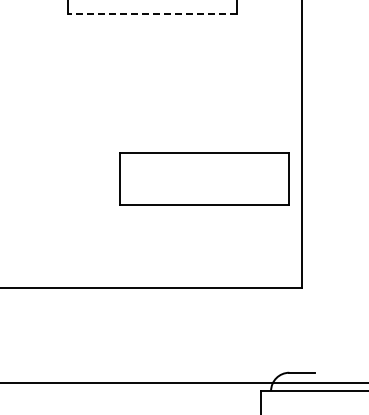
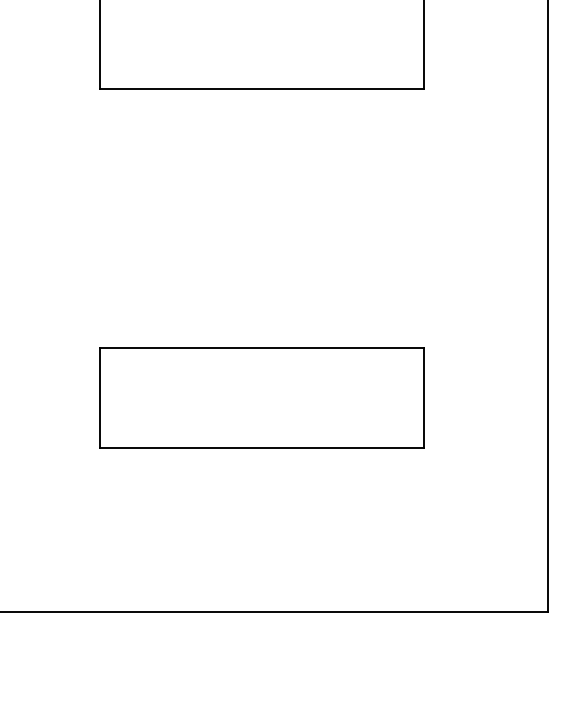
line: (152, 13) -> (262, 88), dashed -> solid
part: (204, 178) -> (262, 397), moved

